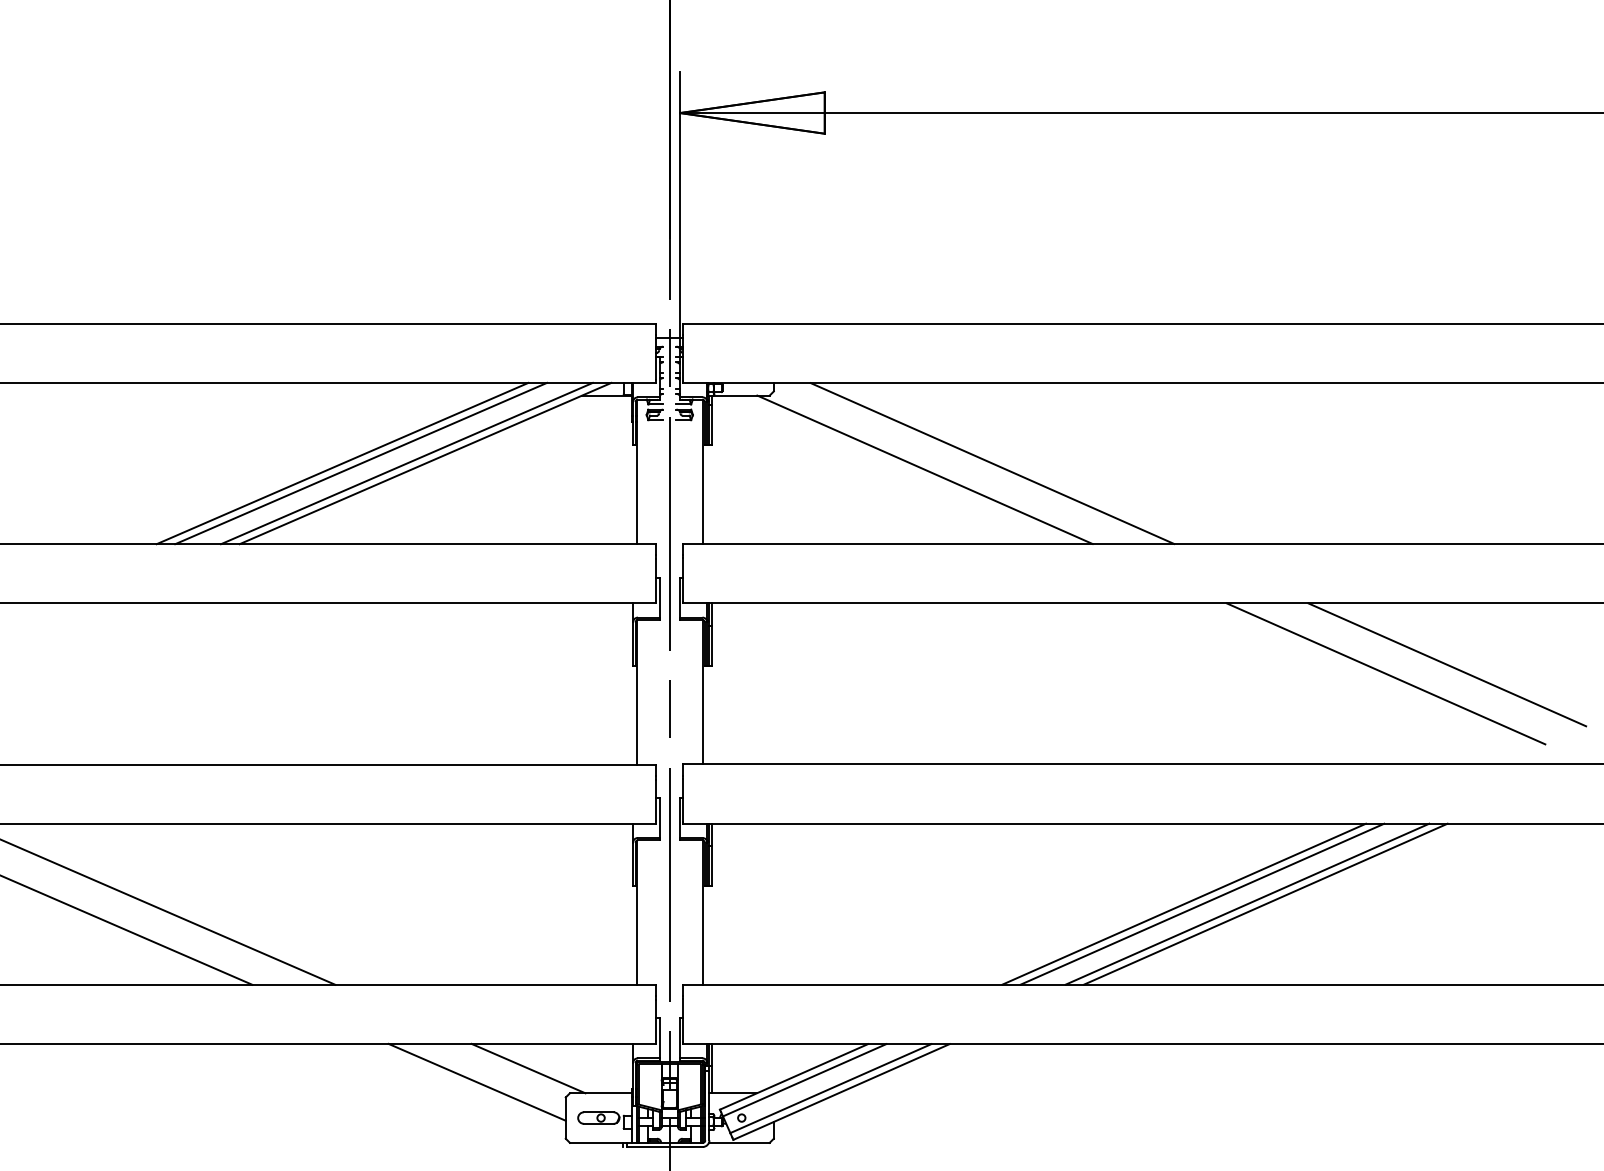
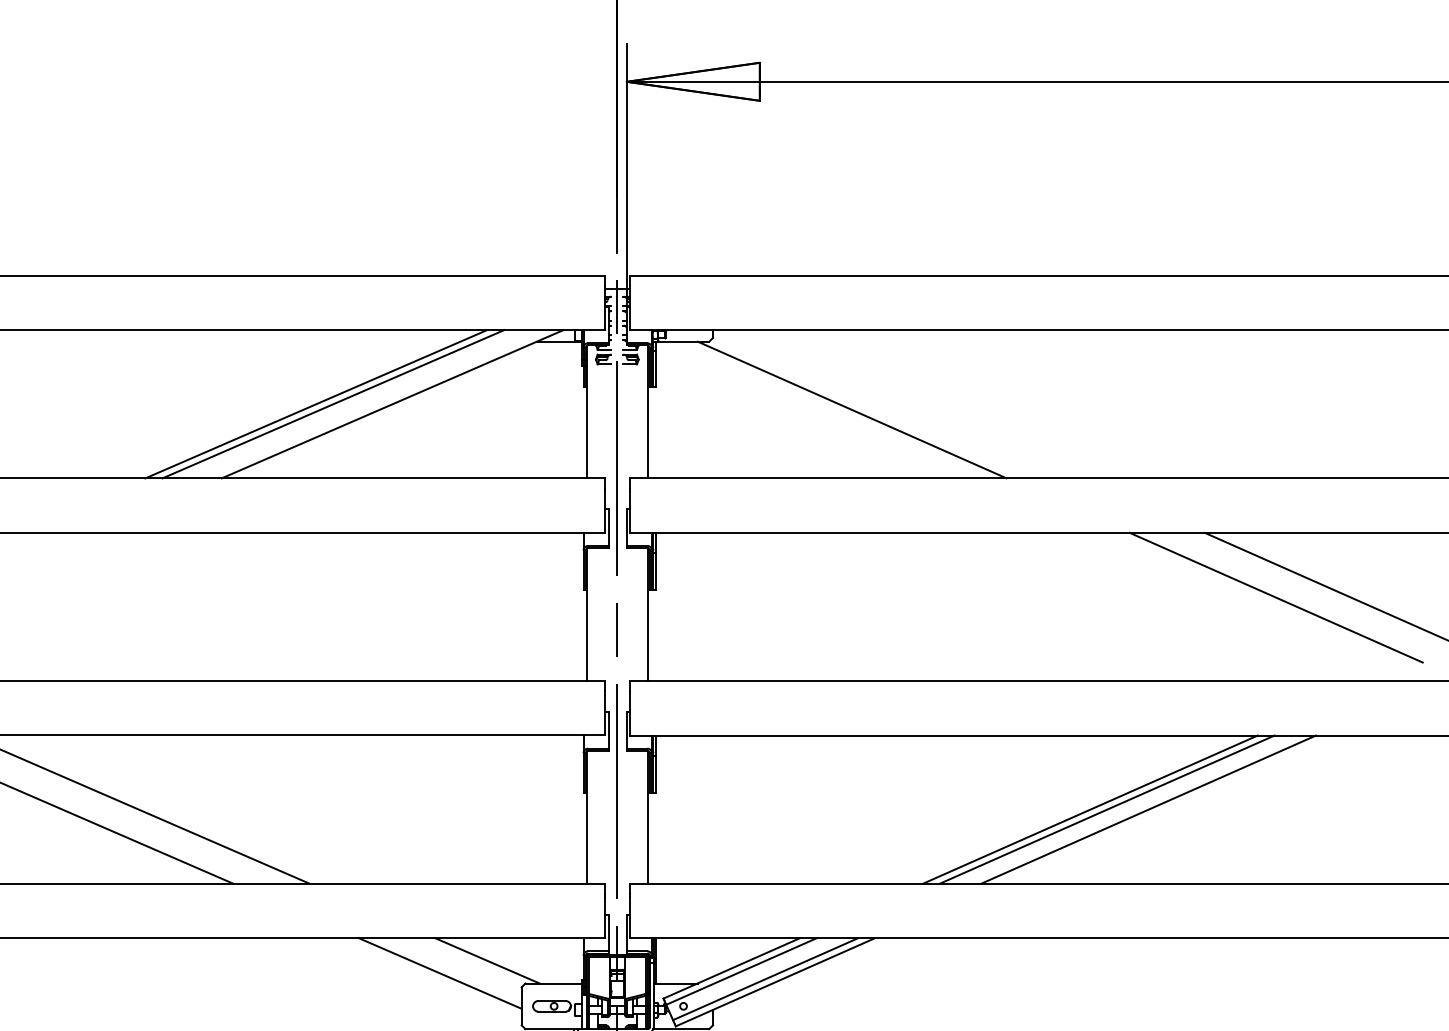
line: (406, 463) -> (375, 404), removed
line: (992, 463) -> (914, 404), removed
line: (1265, 903) -> (1165, 808), removed

